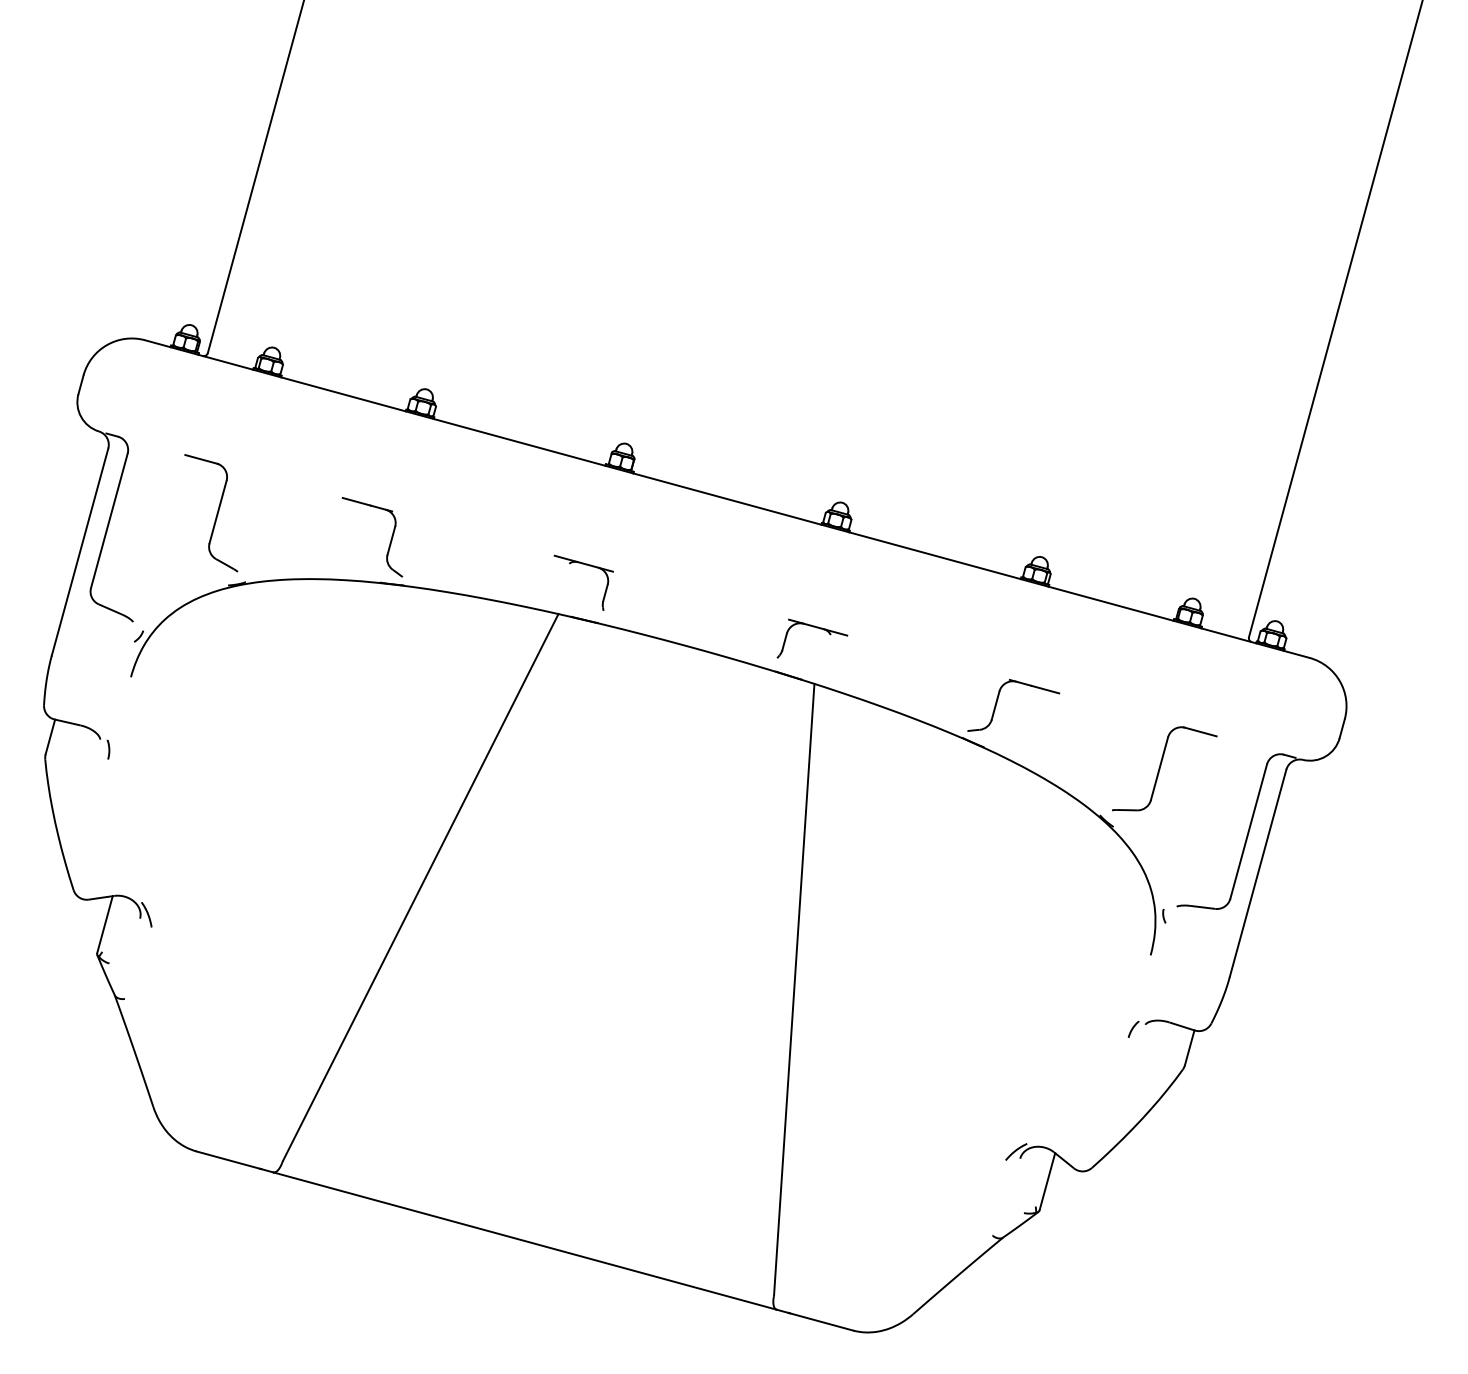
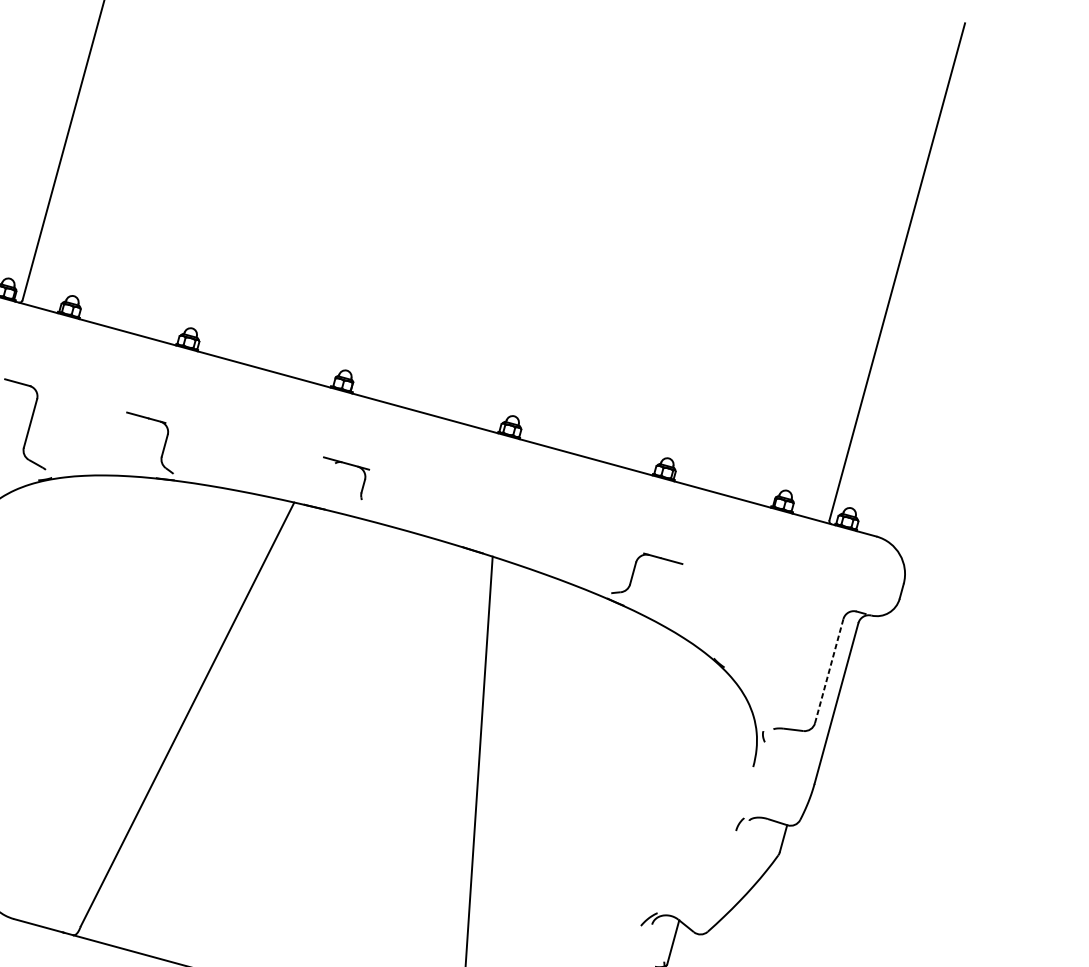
part: (589, 566) -> (350, 465), moved
part: (816, 628) -> (494, 513), removed
part: (1164, 768) -> (763, 622), removed
line: (1248, 831) -> (829, 671), solid -> dashed

